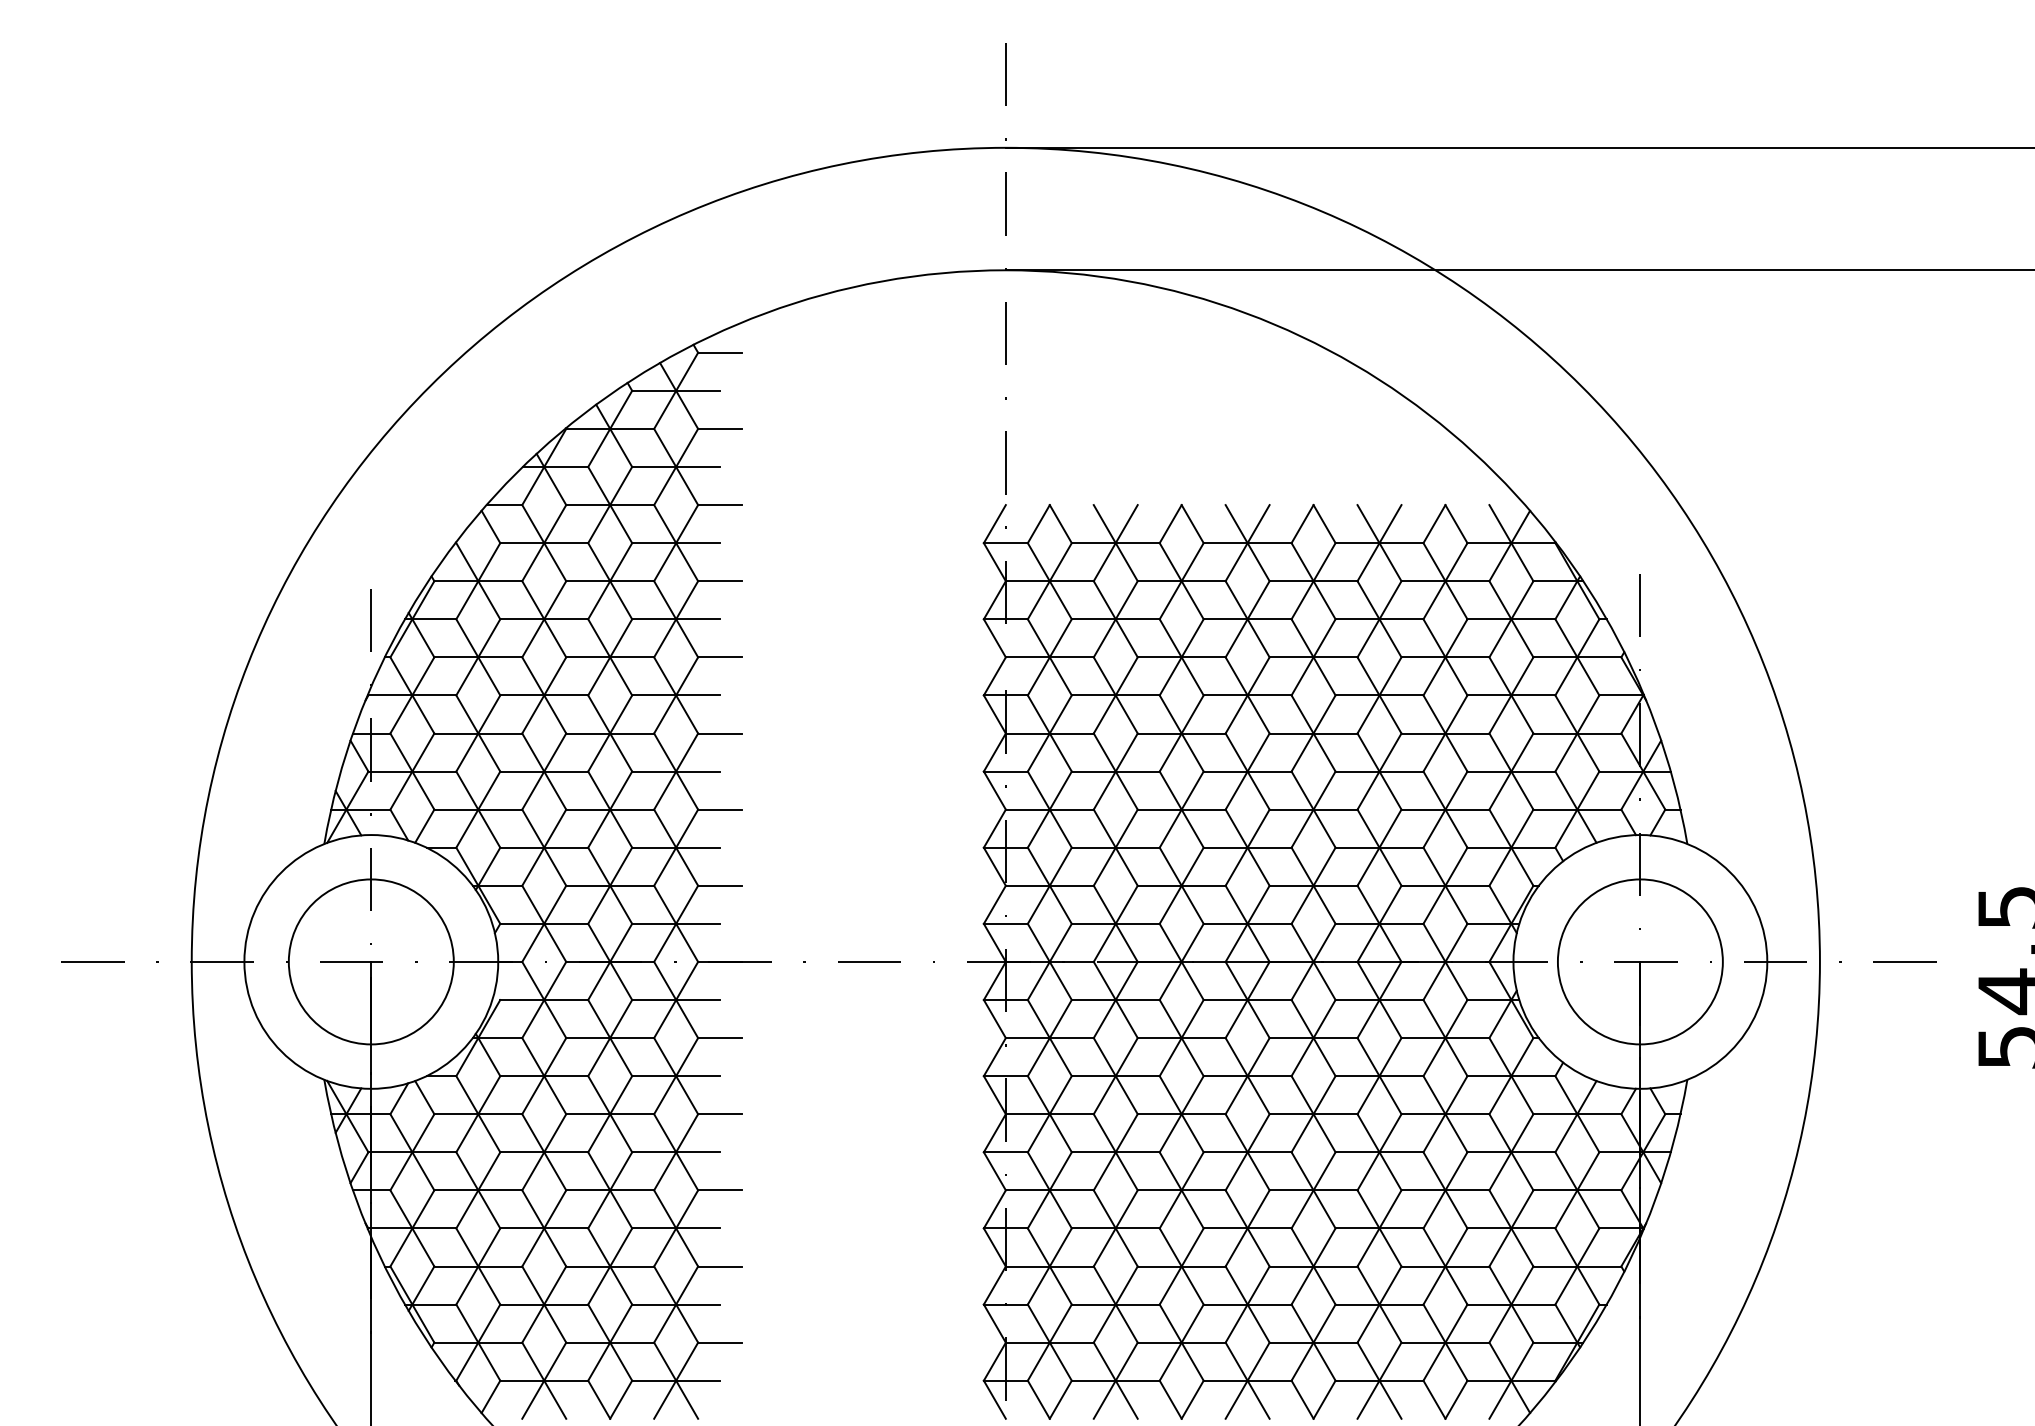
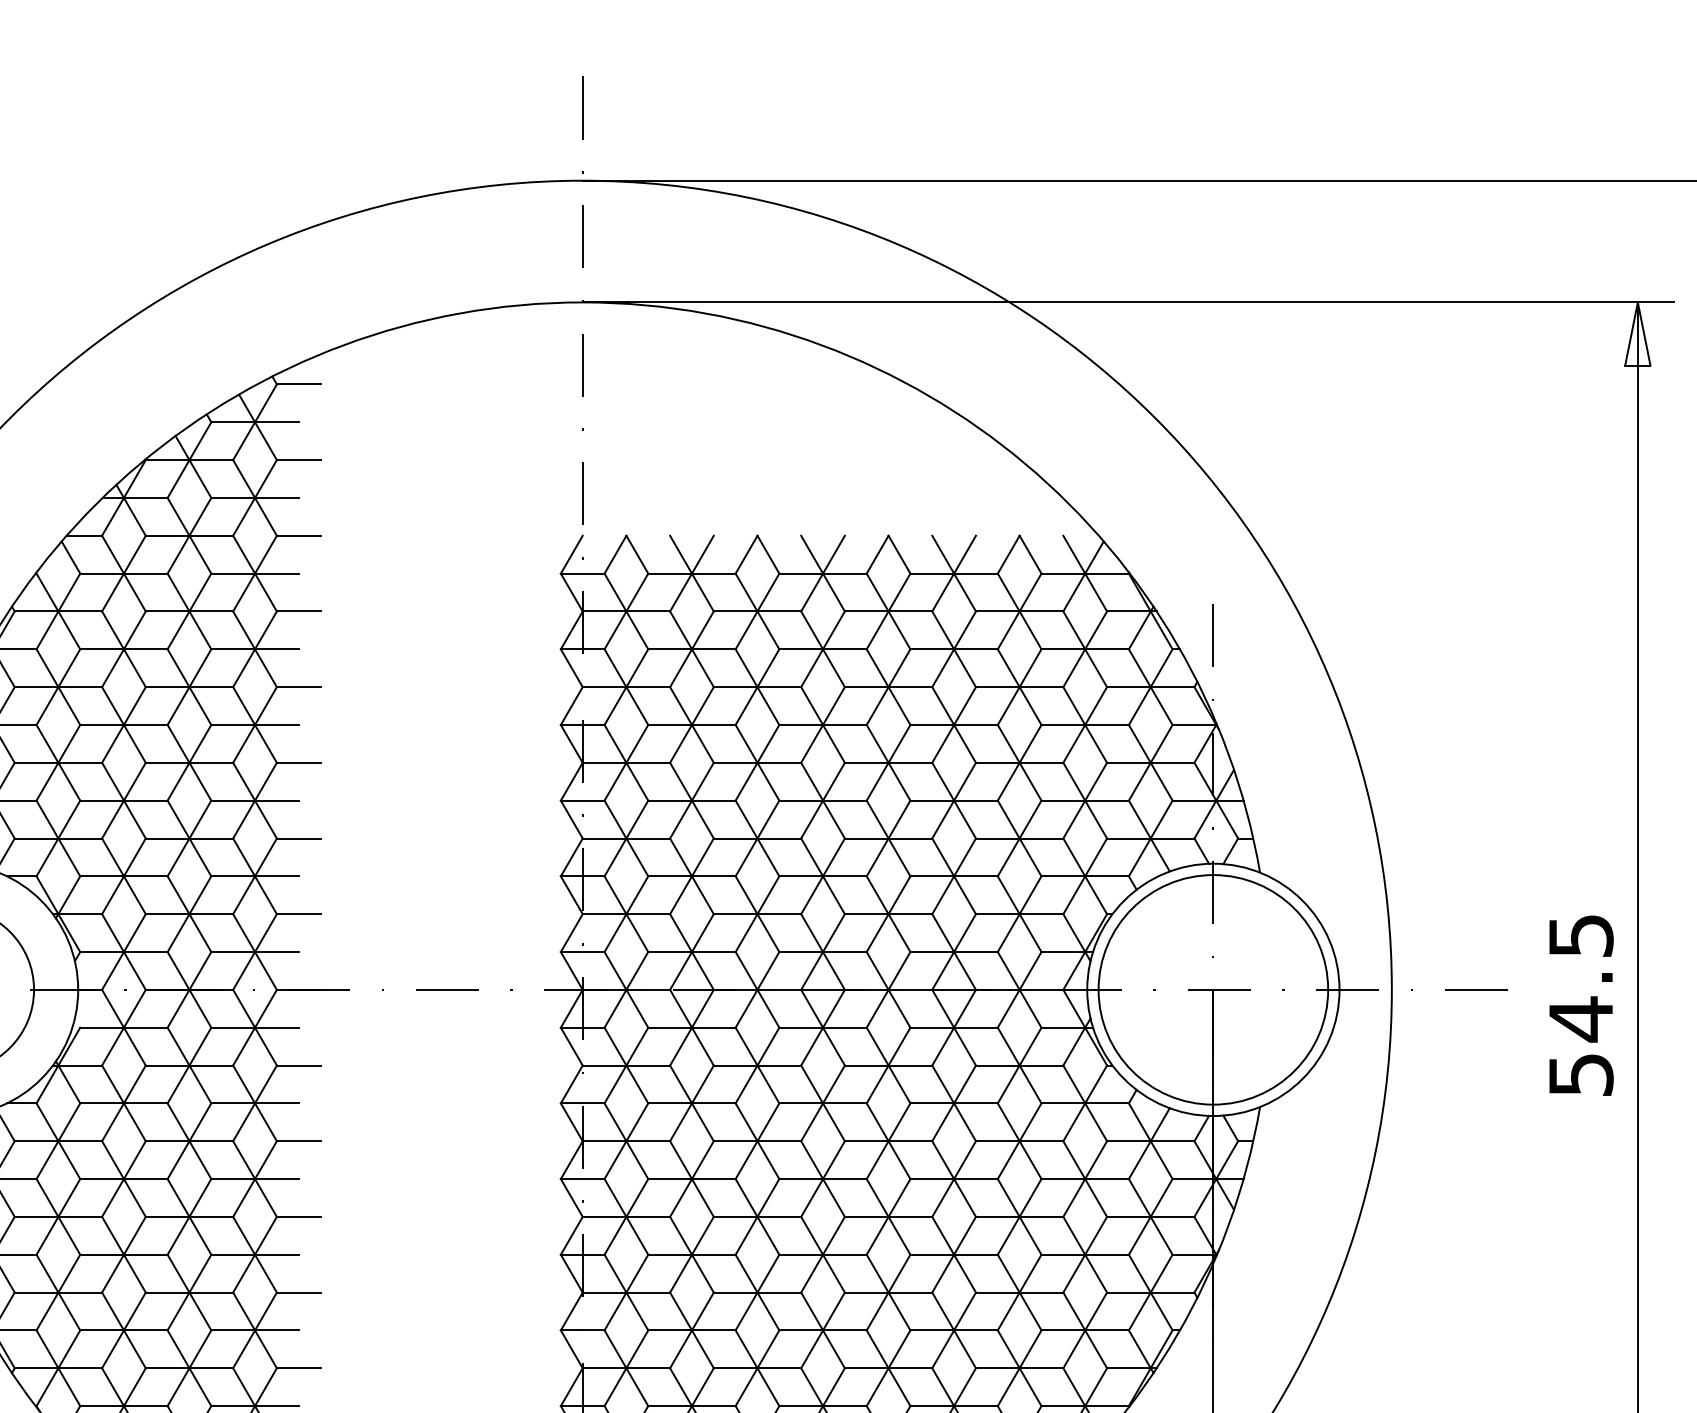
circle: (1639, 961) -> (1212, 989), size x1.4

